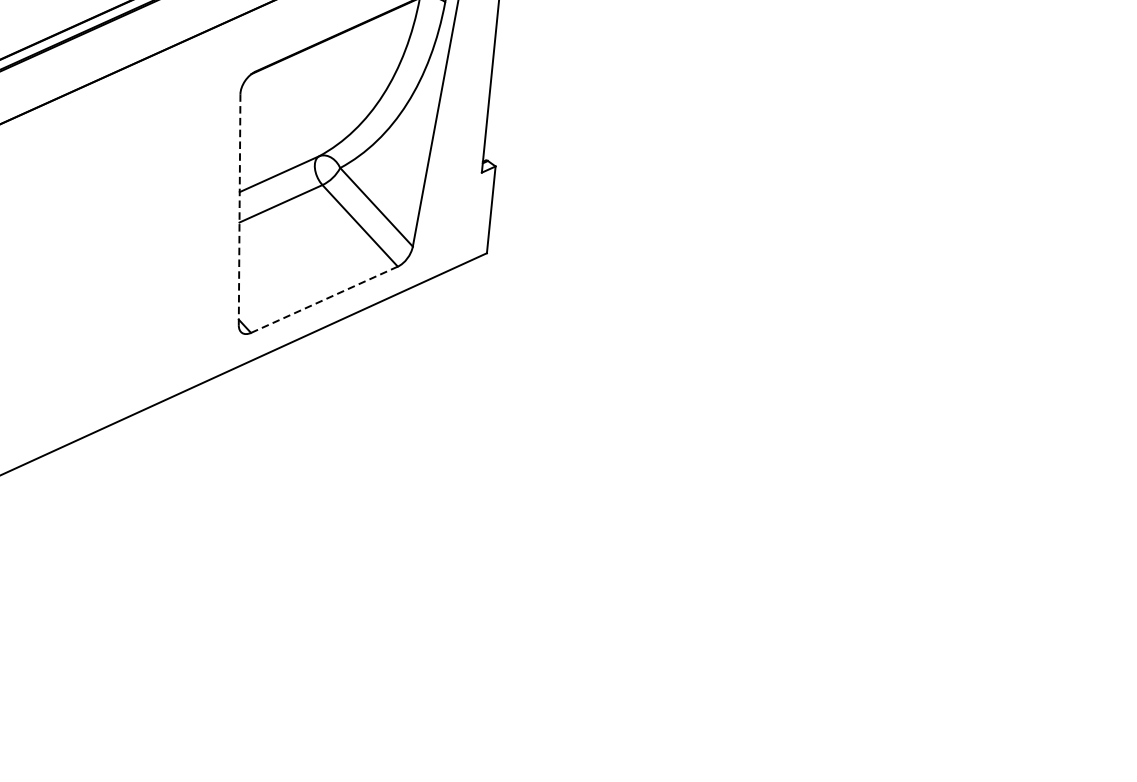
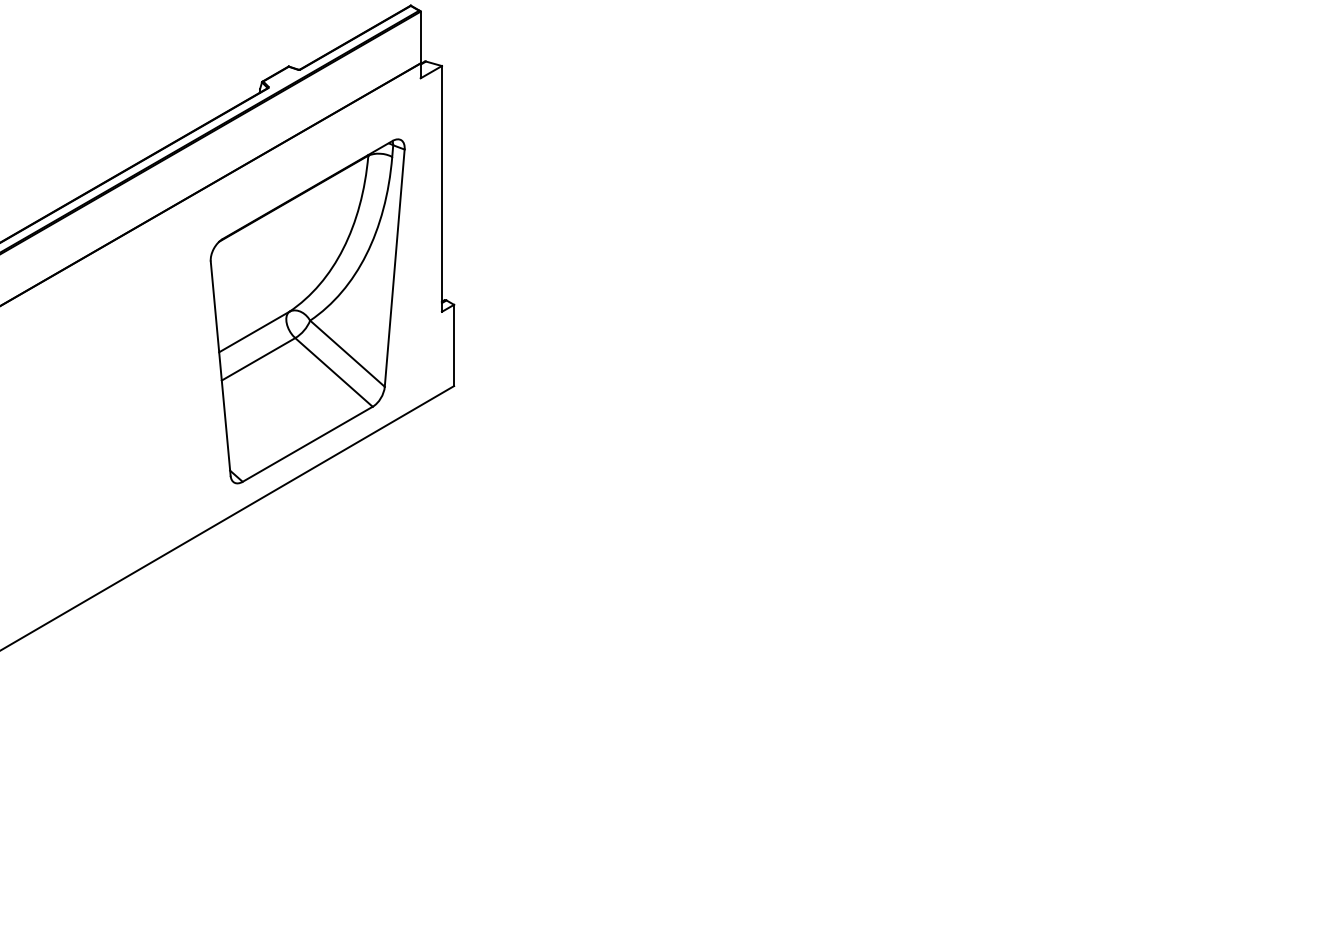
line: (239, 209) -> (220, 368), dashed -> solid
line: (324, 299) -> (307, 444), dashed -> solid

